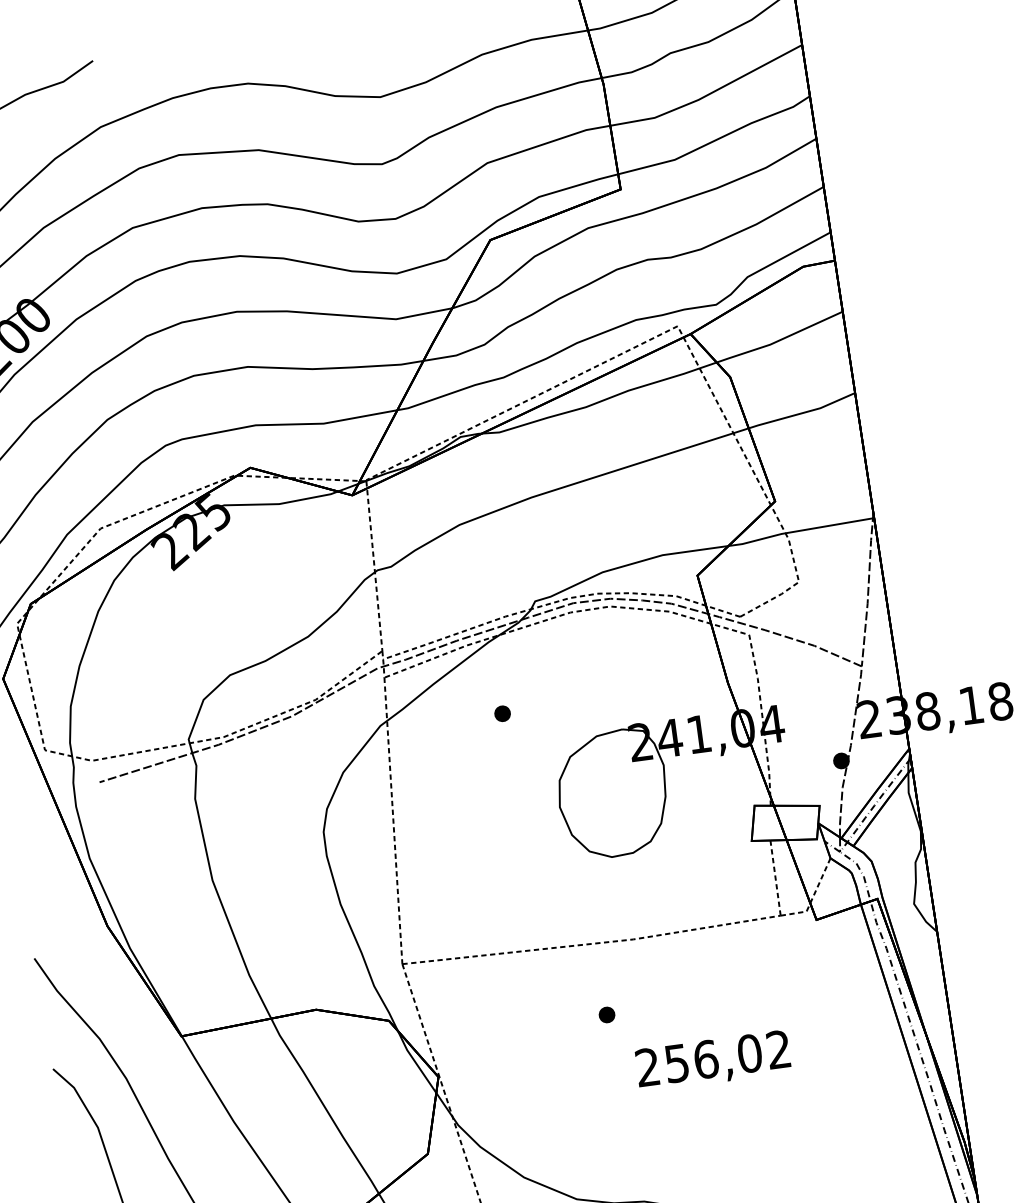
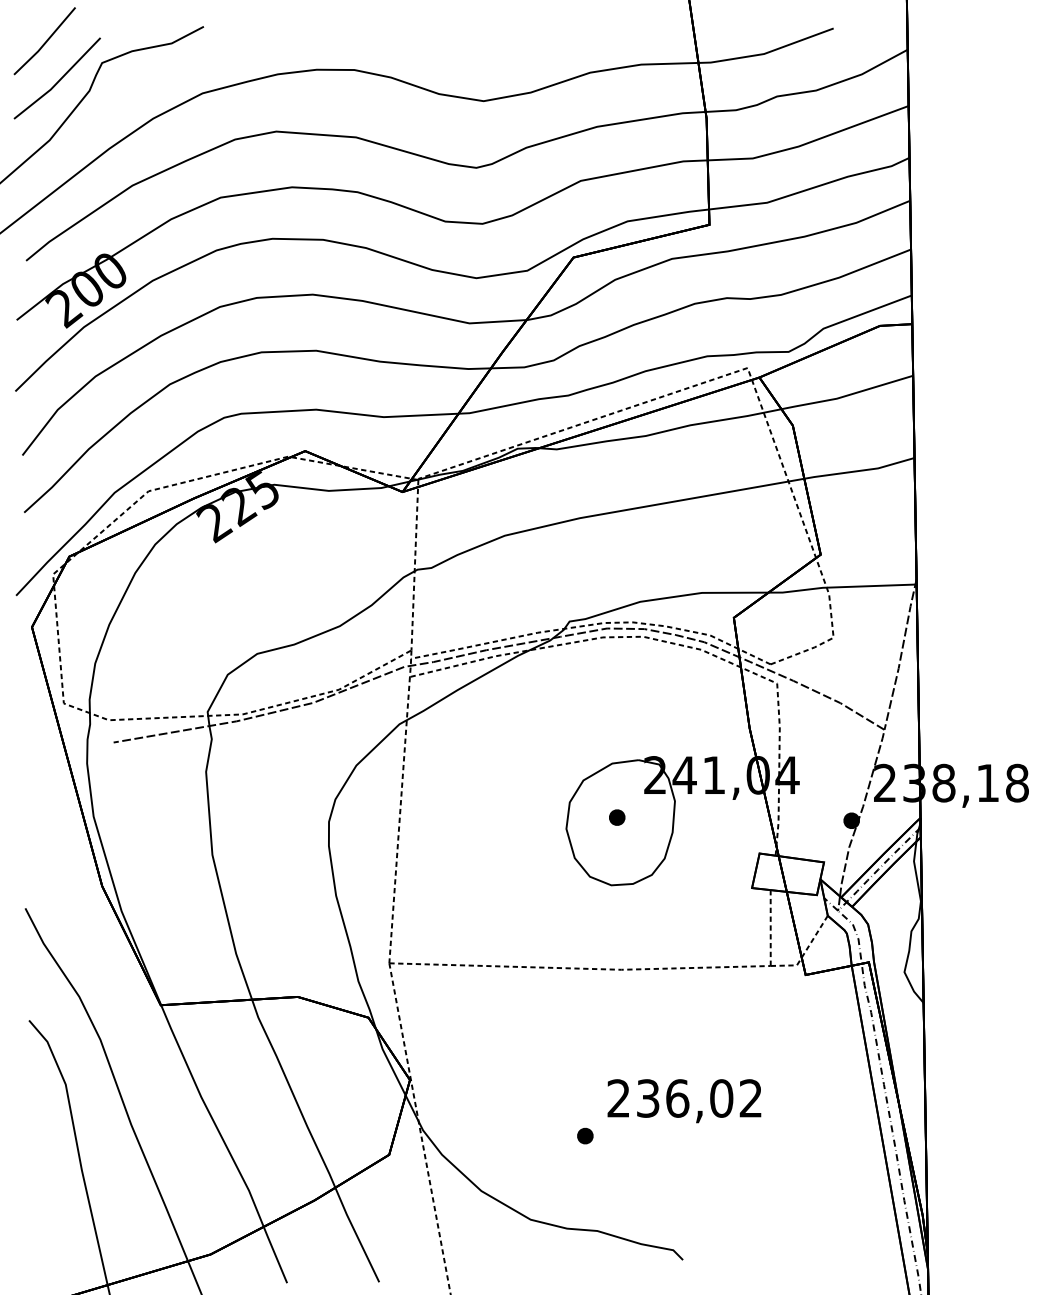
part: (502, 713) -> (617, 817), moved
part: (607, 1014) -> (585, 1135), moved
text: (677, 1063) -> (648, 1098), 256,02 -> 236,02

